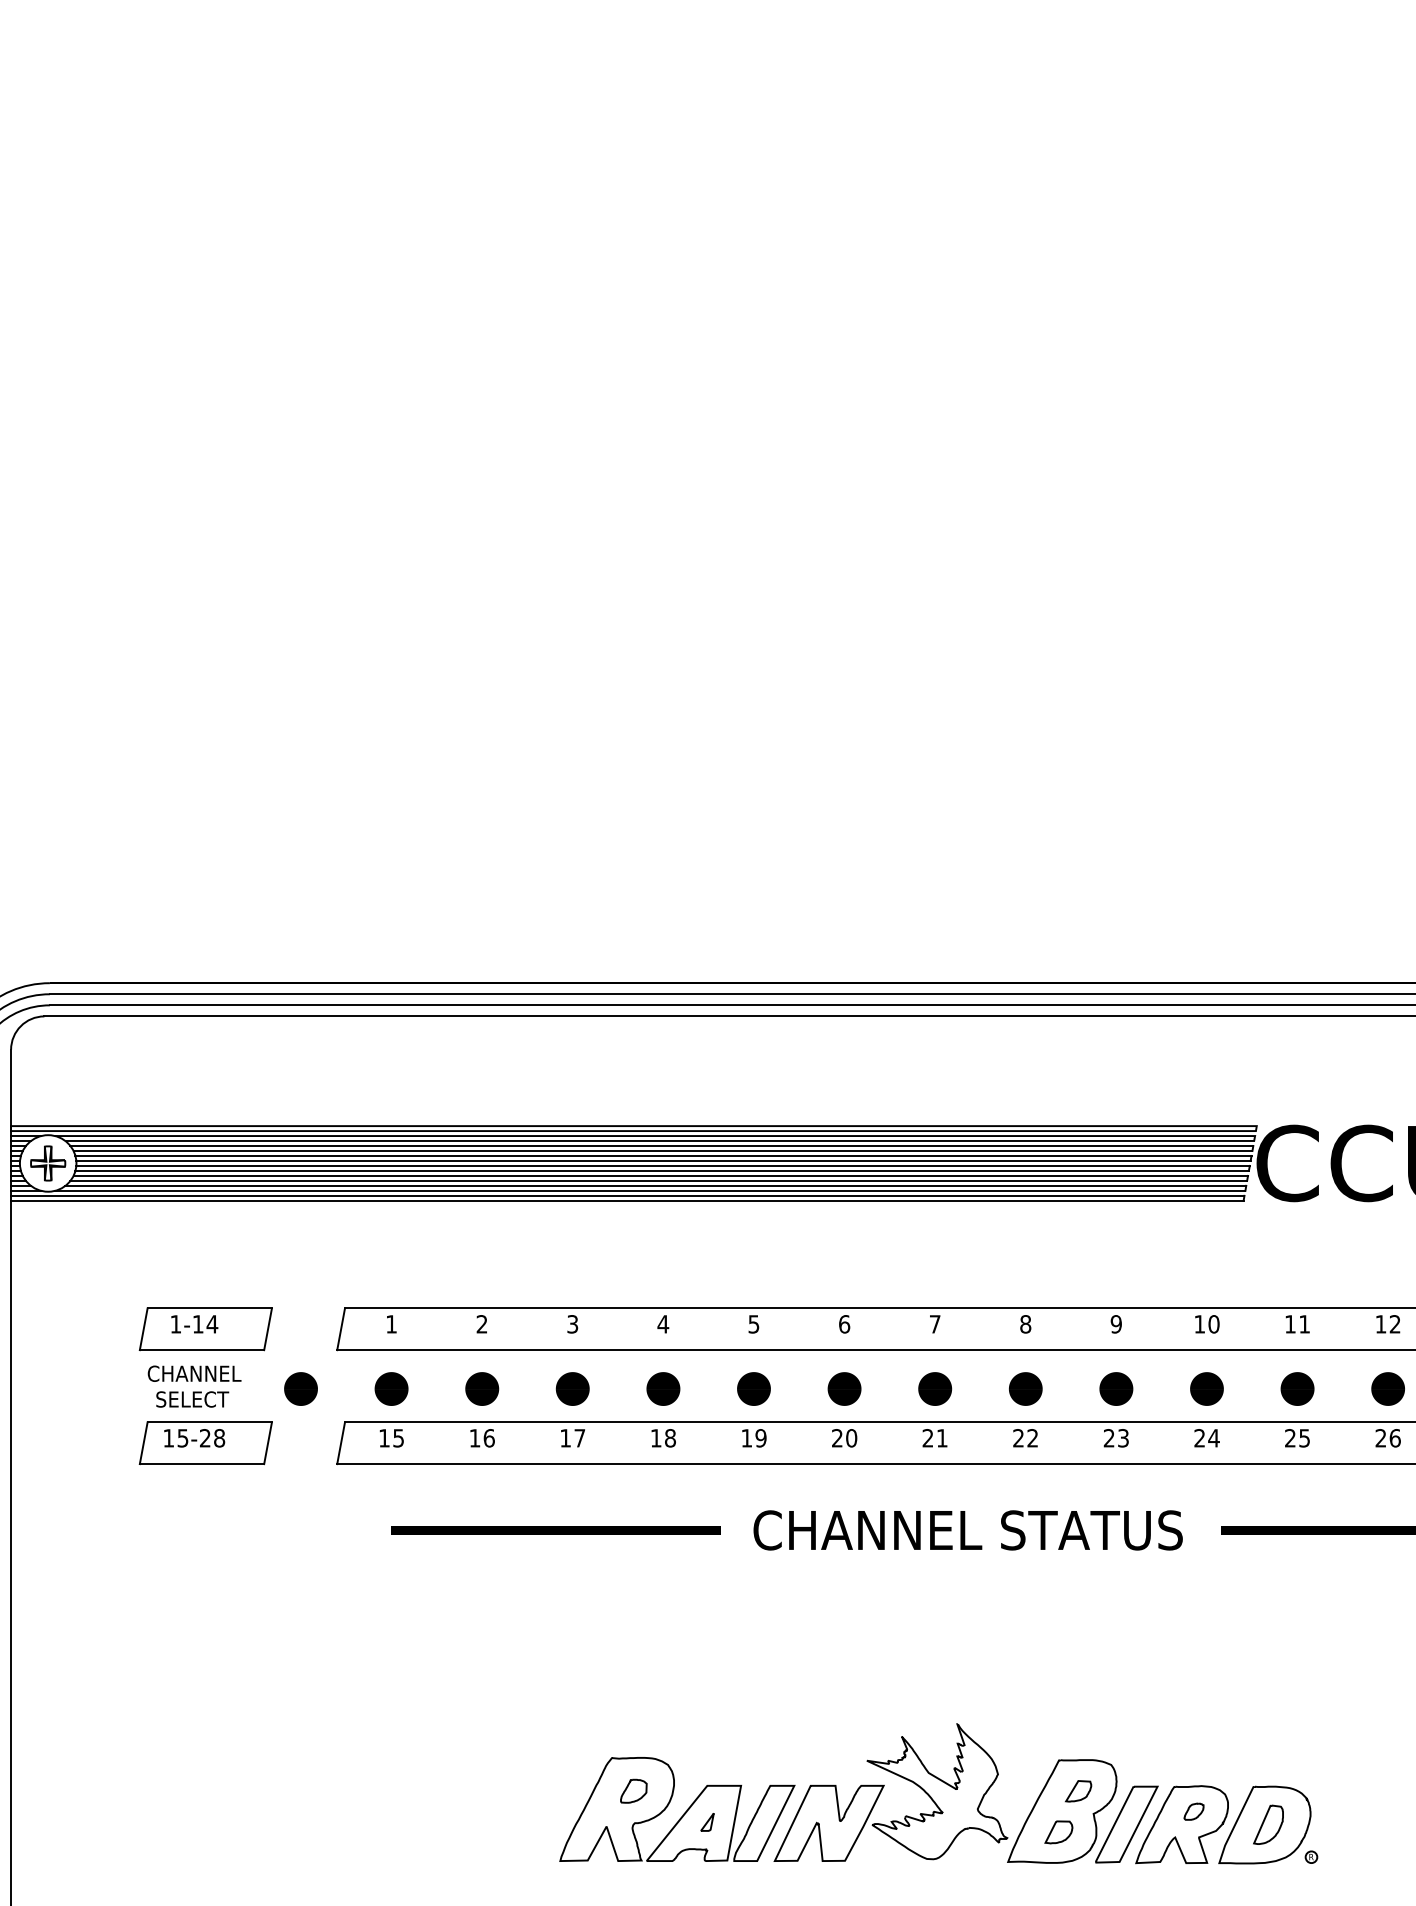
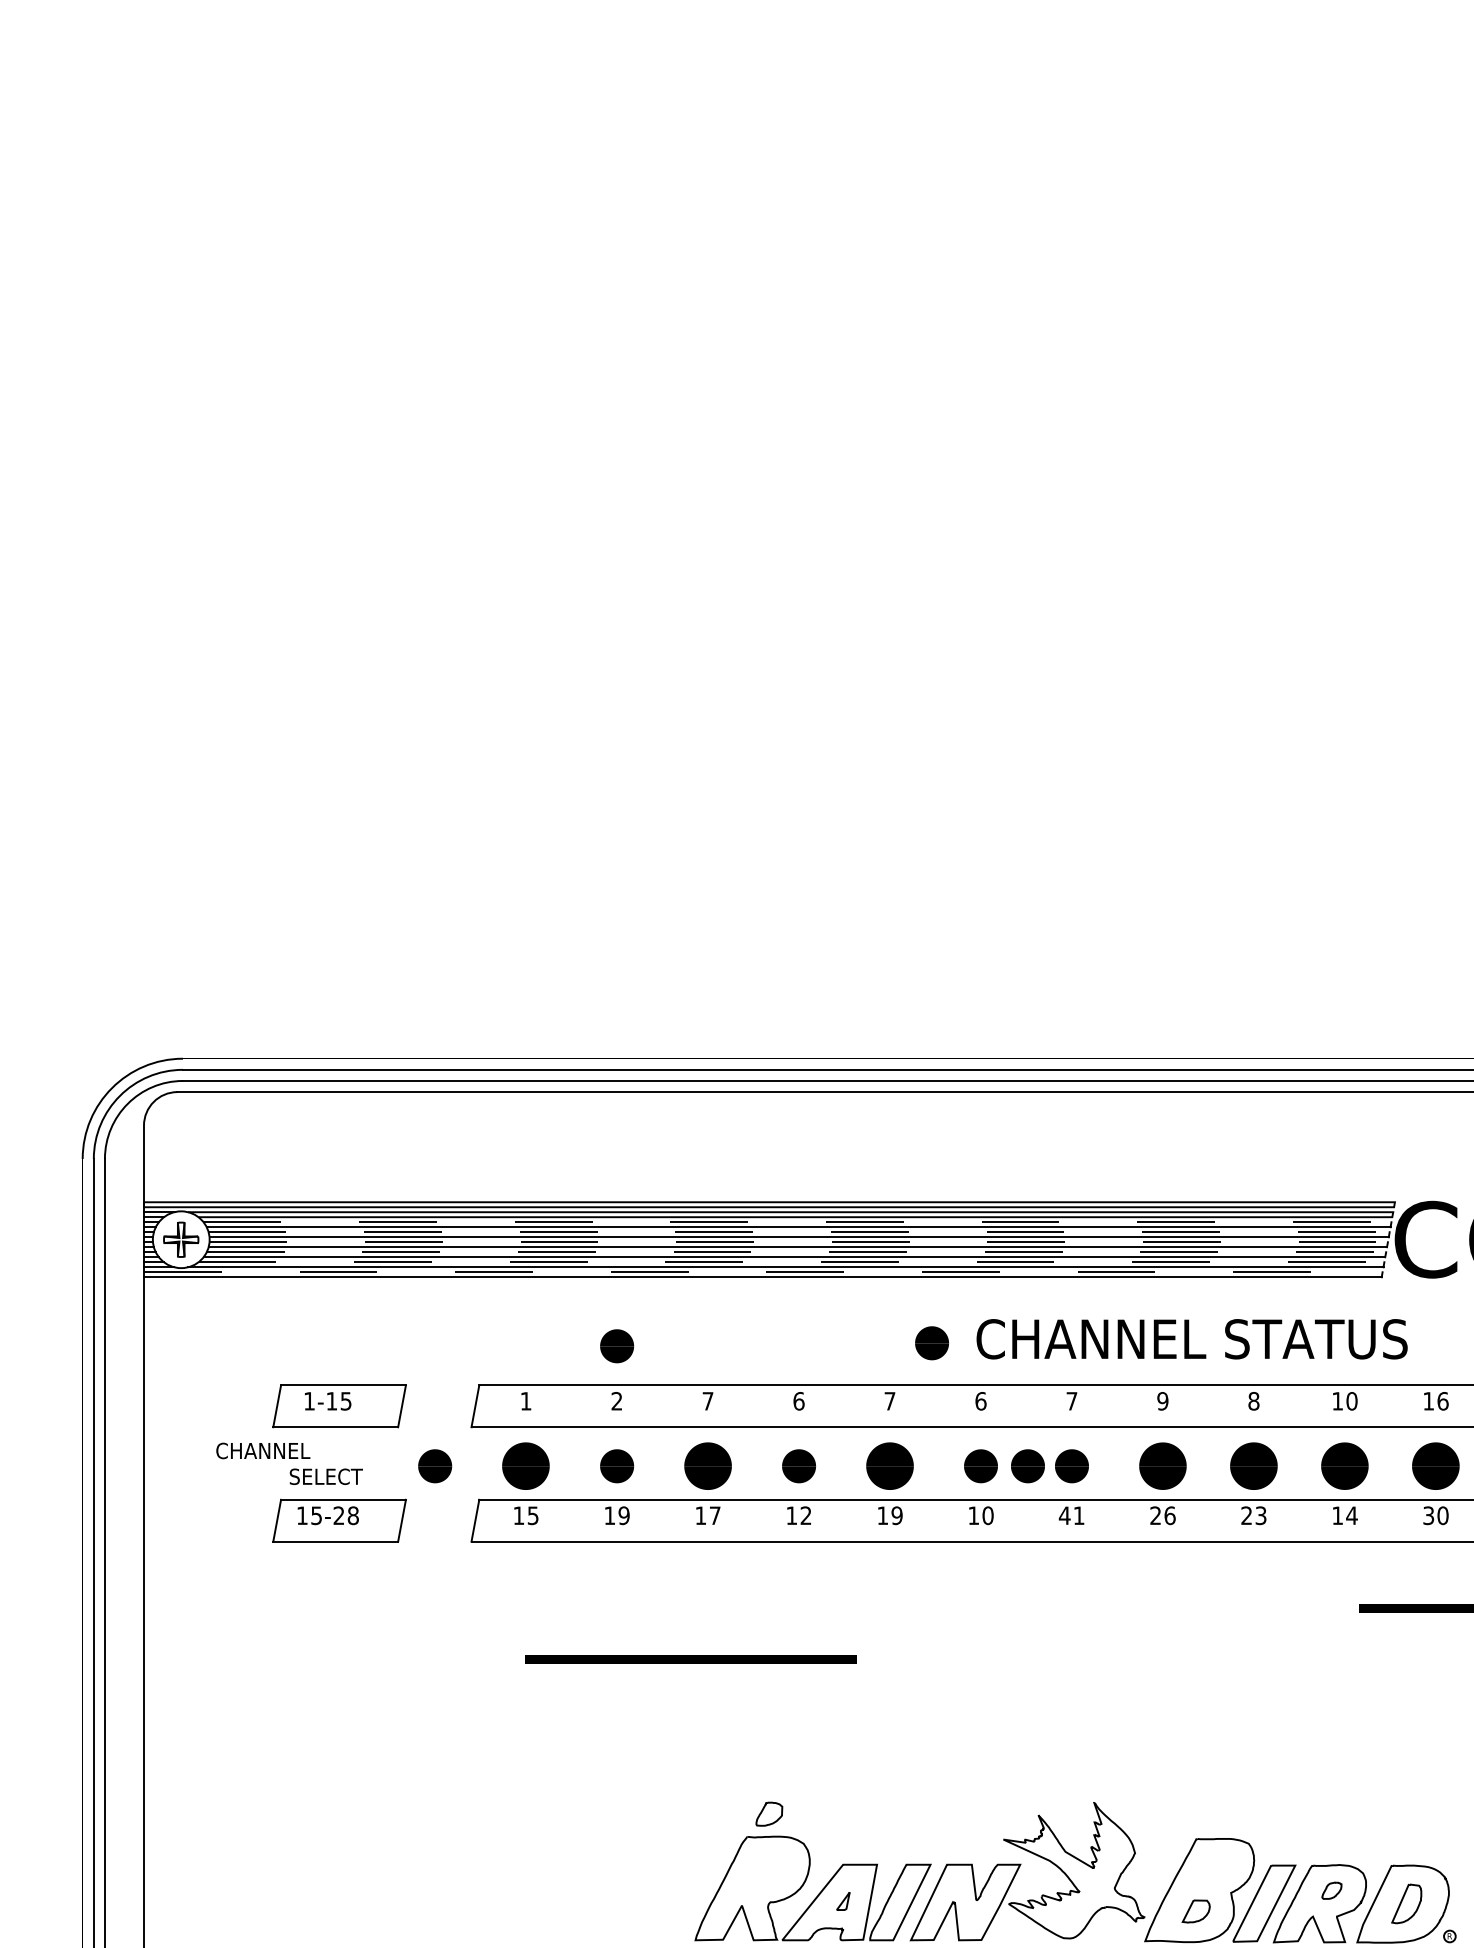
line: (661, 1146) -> (797, 1222), solid -> dashed
line: (663, 1156) -> (799, 1232), solid -> dashed
line: (663, 1166) -> (799, 1242), solid -> dashed
line: (660, 1176) -> (796, 1252), solid -> dashed
line: (655, 1186) -> (791, 1262), solid -> dashed
line: (627, 1196) -> (763, 1272), solid -> dashed
part: (795, 1266) -> (931, 1343), added
part: (482, 1269) -> (617, 1346), added
text: (572, 1323) -> (707, 1400), 3 -> 7
text: (212, 1324) -> (346, 1401), 1-14 -> 1-15
text: (662, 1324) -> (798, 1401), 4 -> 6
text: (753, 1324) -> (889, 1401), 5 -> 7
text: (1025, 1324) -> (1162, 1401), 8 -> 9
text: (1115, 1324) -> (1253, 1401), 9 -> 8
text: (1304, 1324) -> (1442, 1401), 11 -> 16
text: (194, 1373) -> (263, 1450), moved
part: (391, 1389) -> (526, 1466), size x1.4
part: (572, 1389) -> (707, 1466), size x1.4
part: (753, 1389) -> (889, 1466), size x1.4
part: (890, 1389) -> (1027, 1466), added
part: (1025, 1389) -> (1162, 1466), size x1.4
part: (1115, 1389) -> (1253, 1466), size x1.4
part: (1206, 1389) -> (1344, 1466), size x1.4
part: (1297, 1389) -> (1435, 1466), size x1.4
text: (488, 1438) -> (623, 1515), 16 -> 19
text: (669, 1438) -> (805, 1515), 18 -> 12
text: (837, 1438) -> (973, 1515), 20 -> 10
text: (927, 1438) -> (1064, 1515), 21 -> 41
text: (1032, 1438) -> (1169, 1515), 22 -> 26
text: (1199, 1438) -> (1337, 1515), 24 -> 14
text: (1297, 1438) -> (1435, 1515), 25 -> 30
line: (555, 1530) -> (690, 1659), moved
text: (967, 1530) -> (1191, 1339), moved
part: (633, 1790) -> (769, 1813), moved
part: (1078, 1791) -> (1215, 1870), removed

